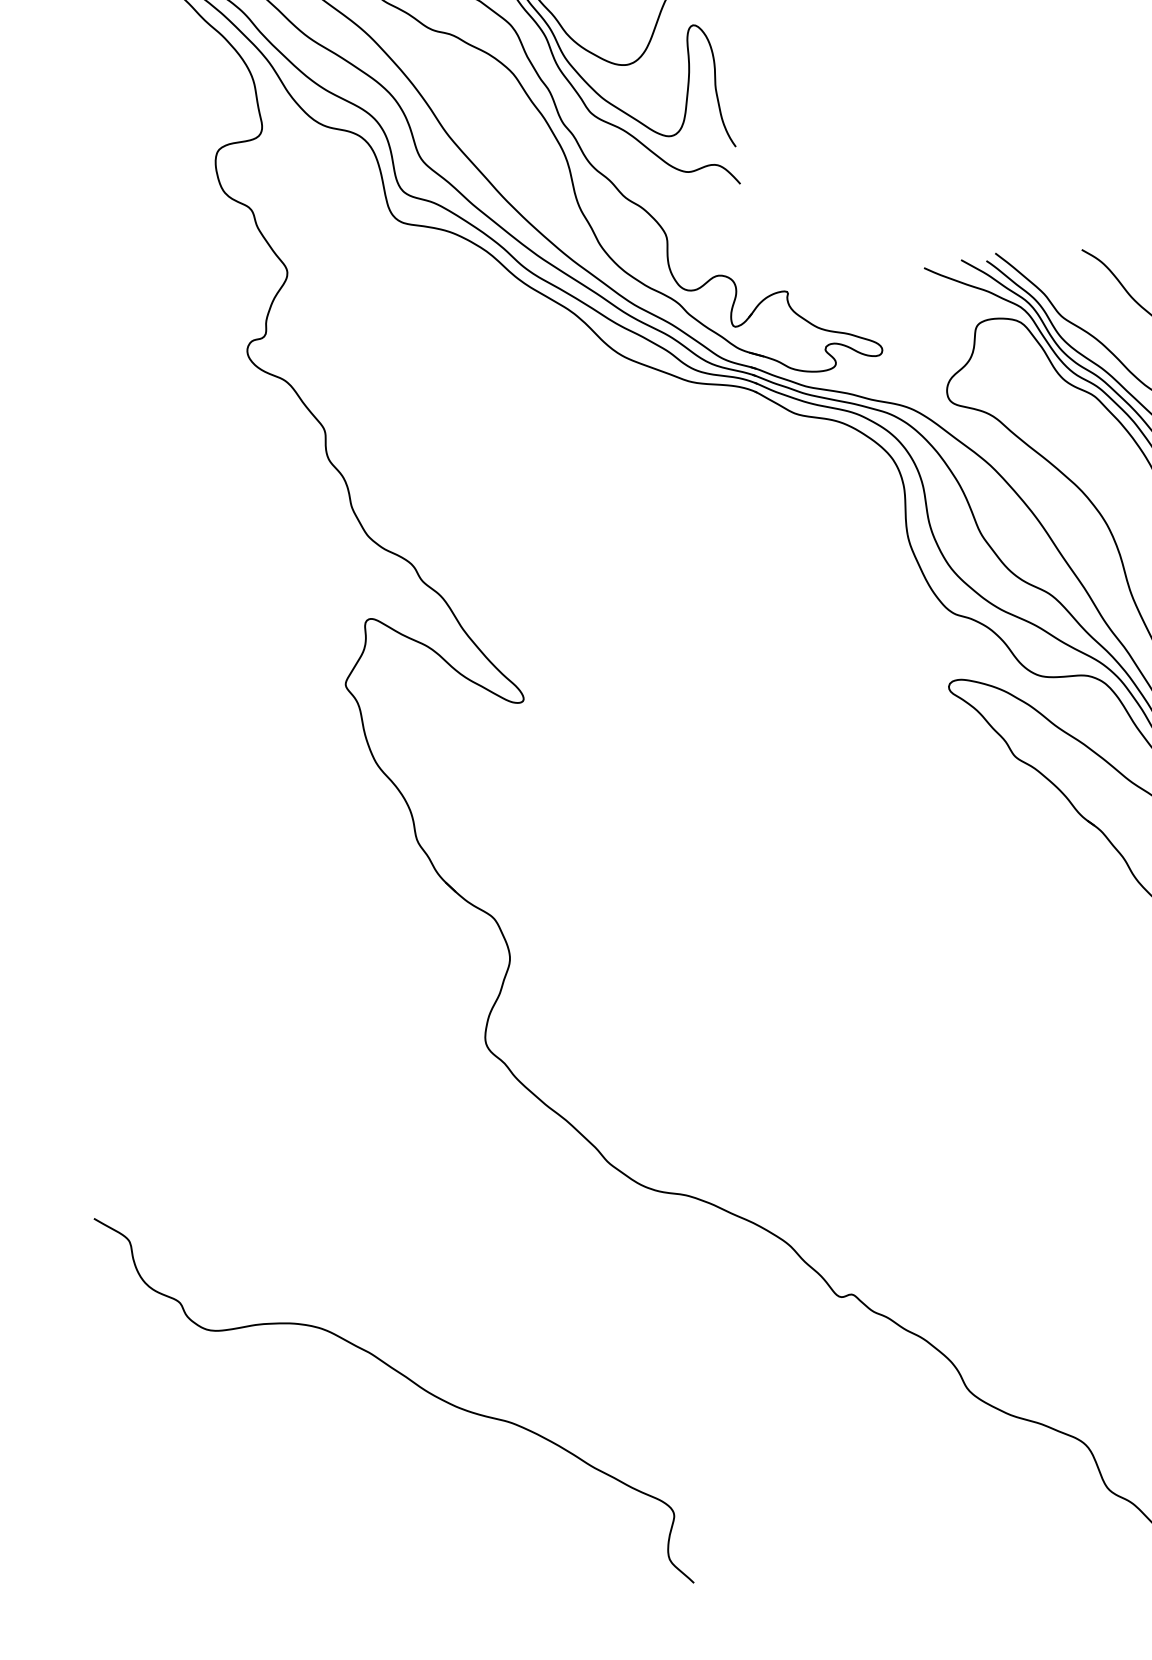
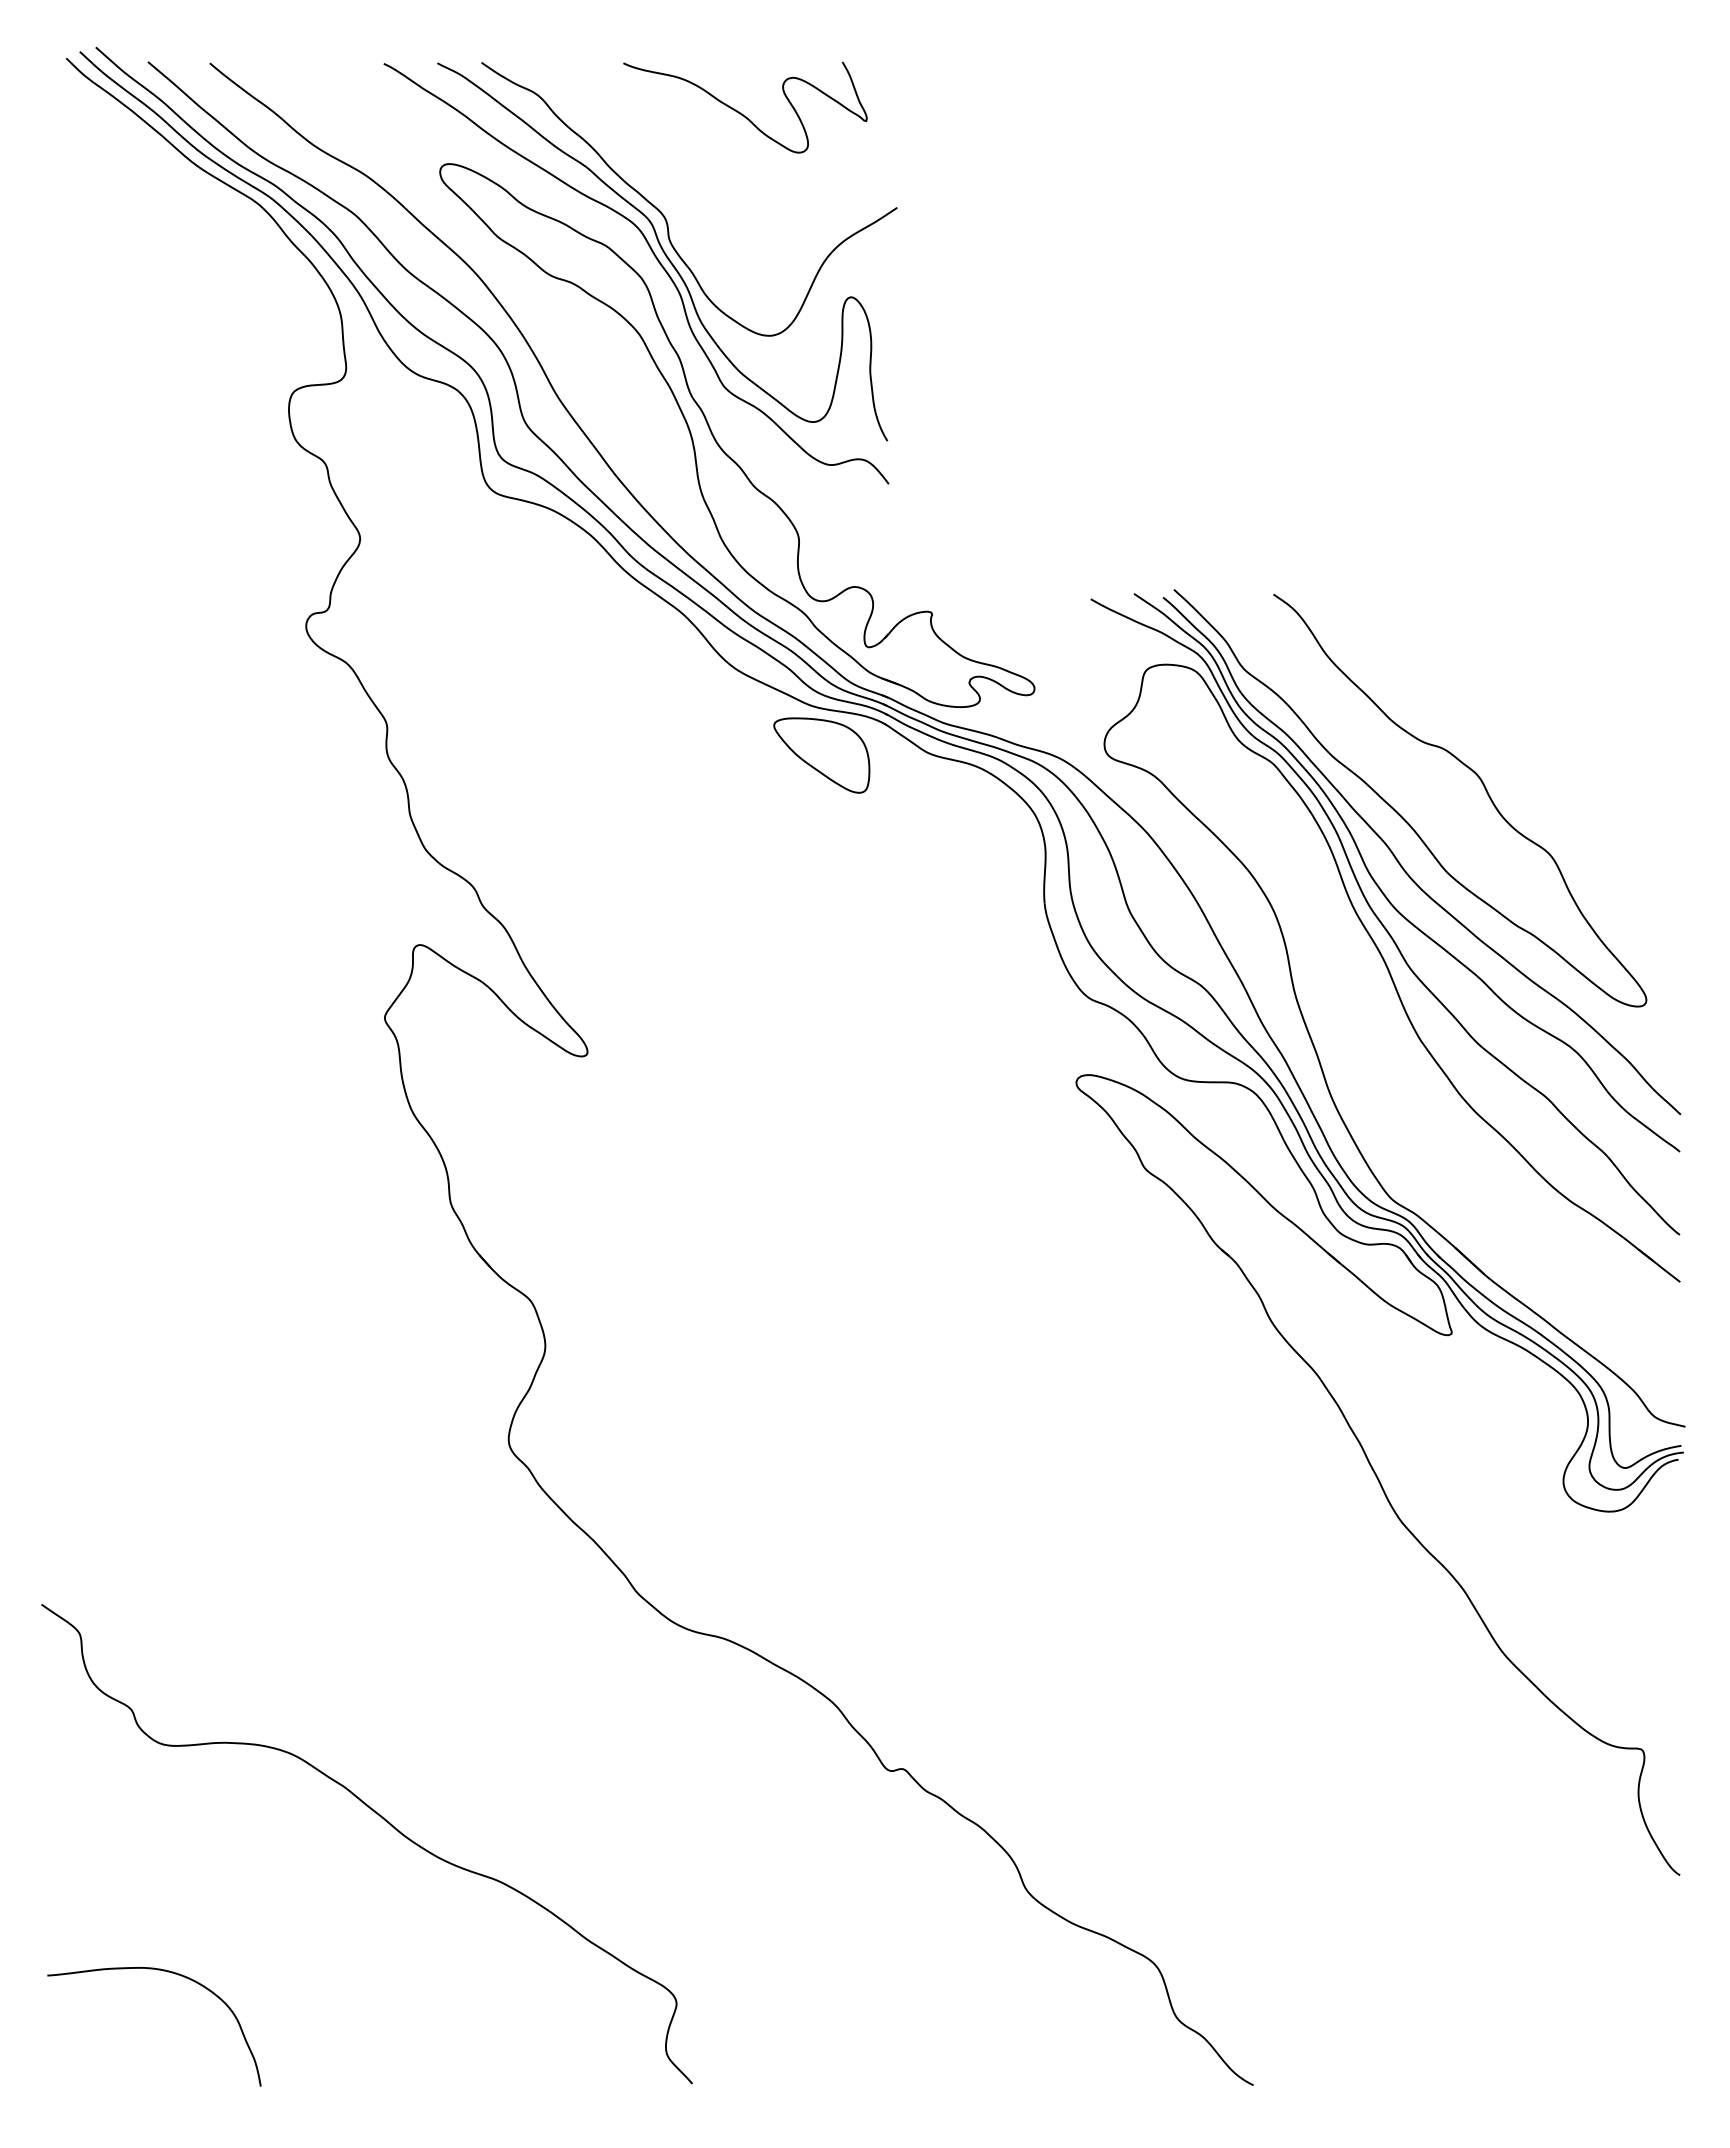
part: (703, 424) -> (821, 755), added
curve: (231, 1527) -> (167, 1972), added

